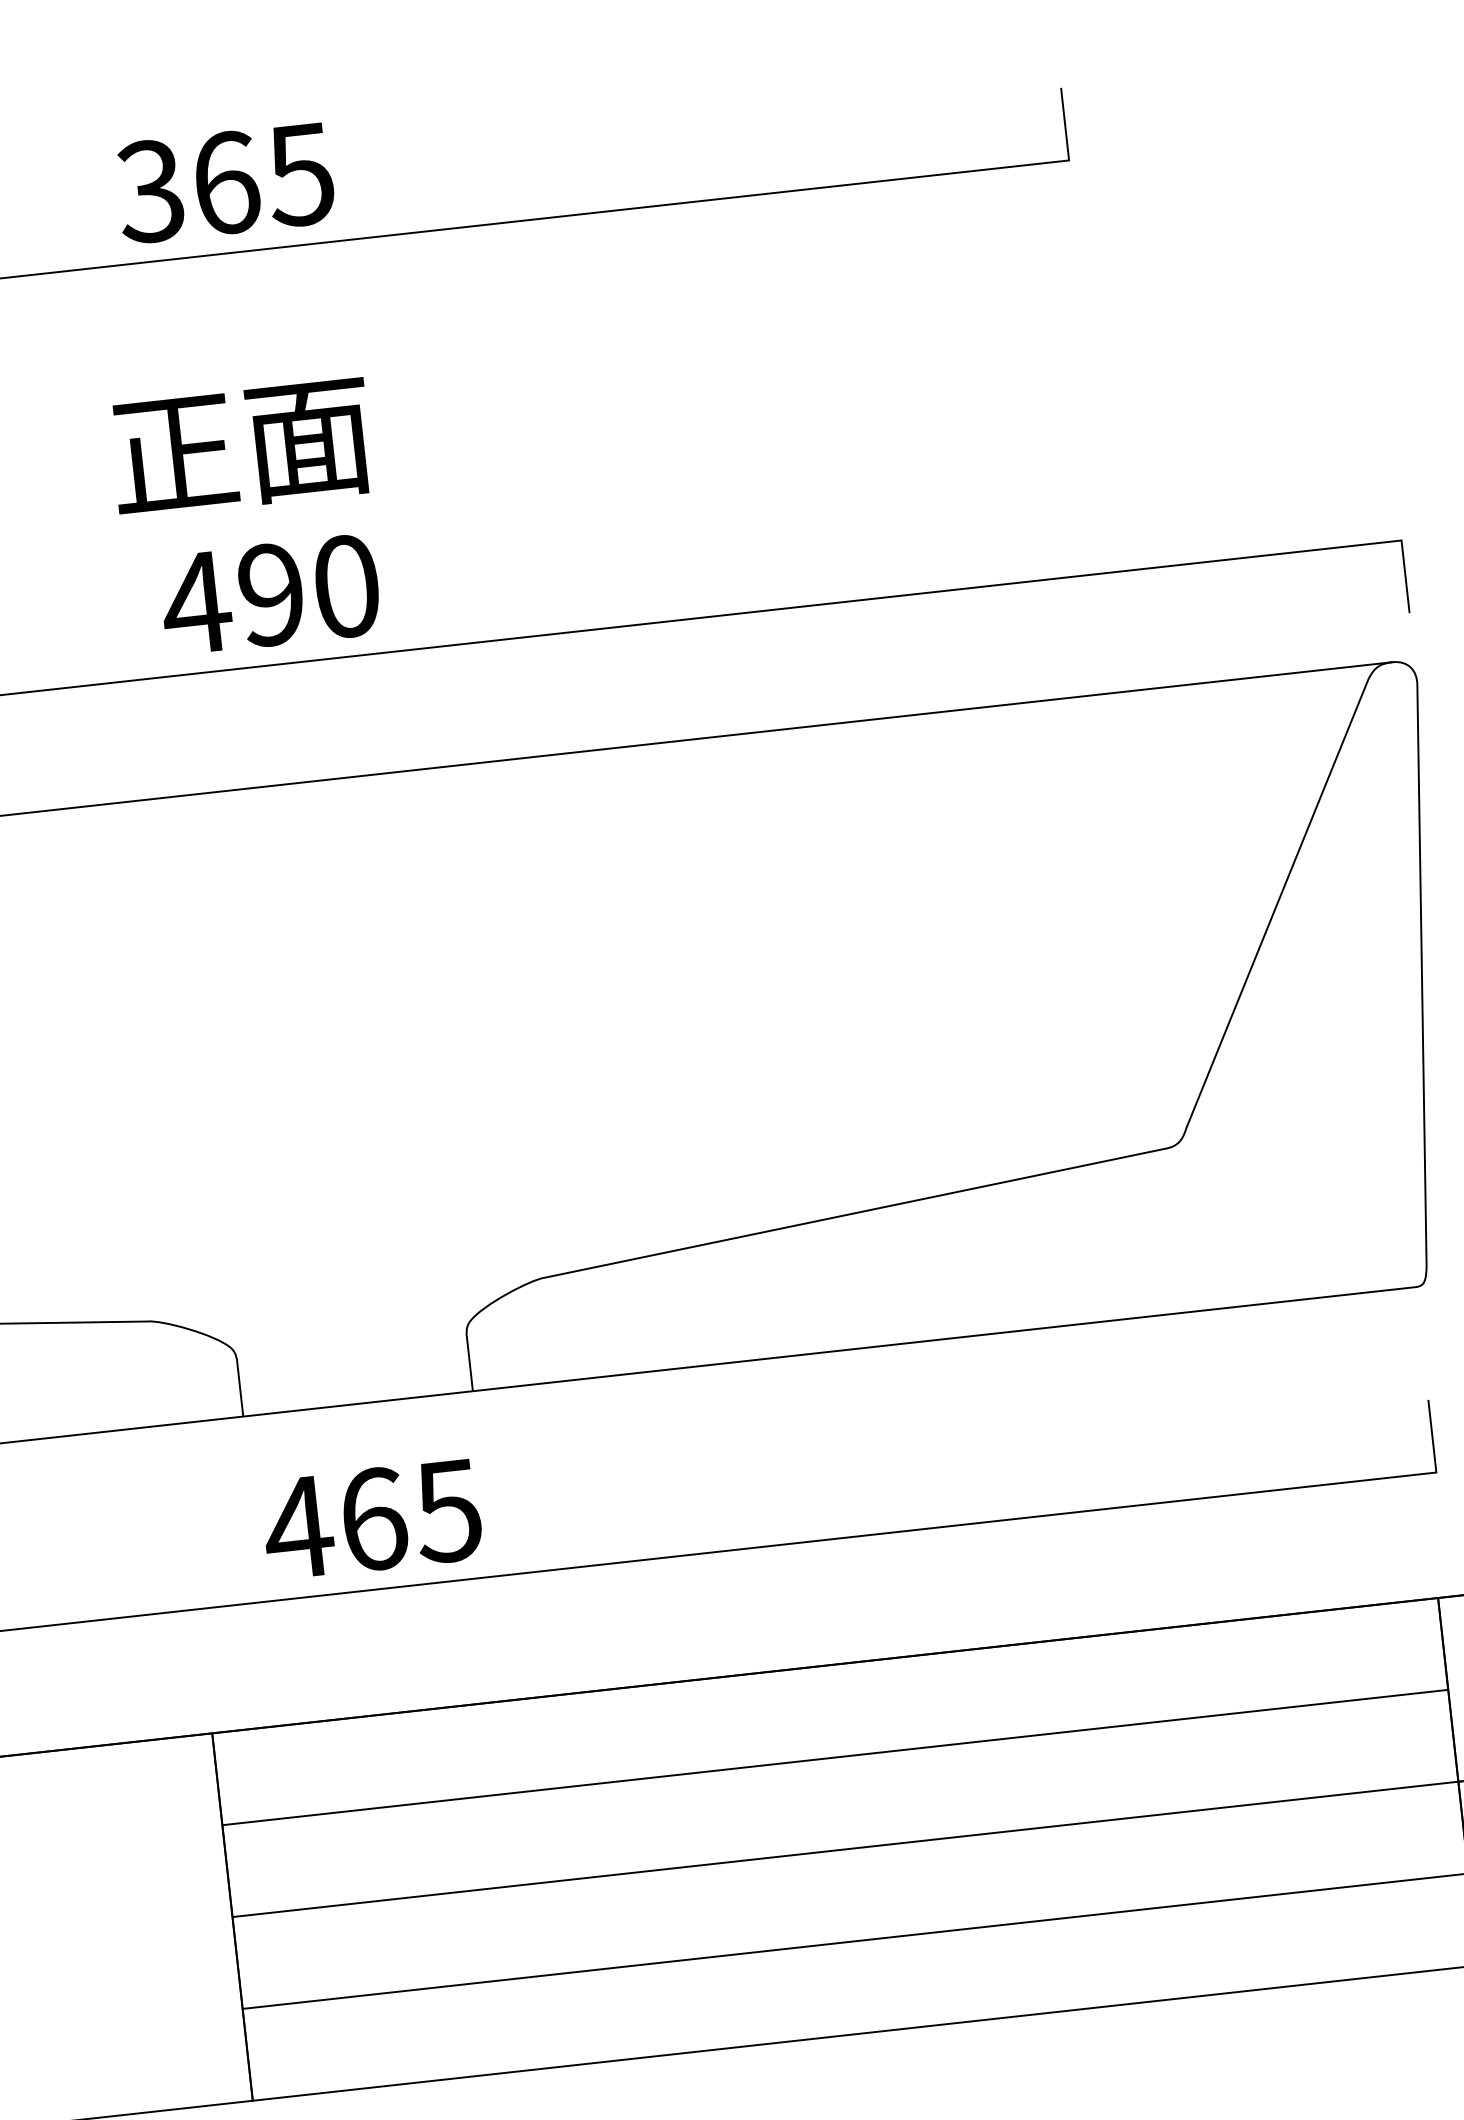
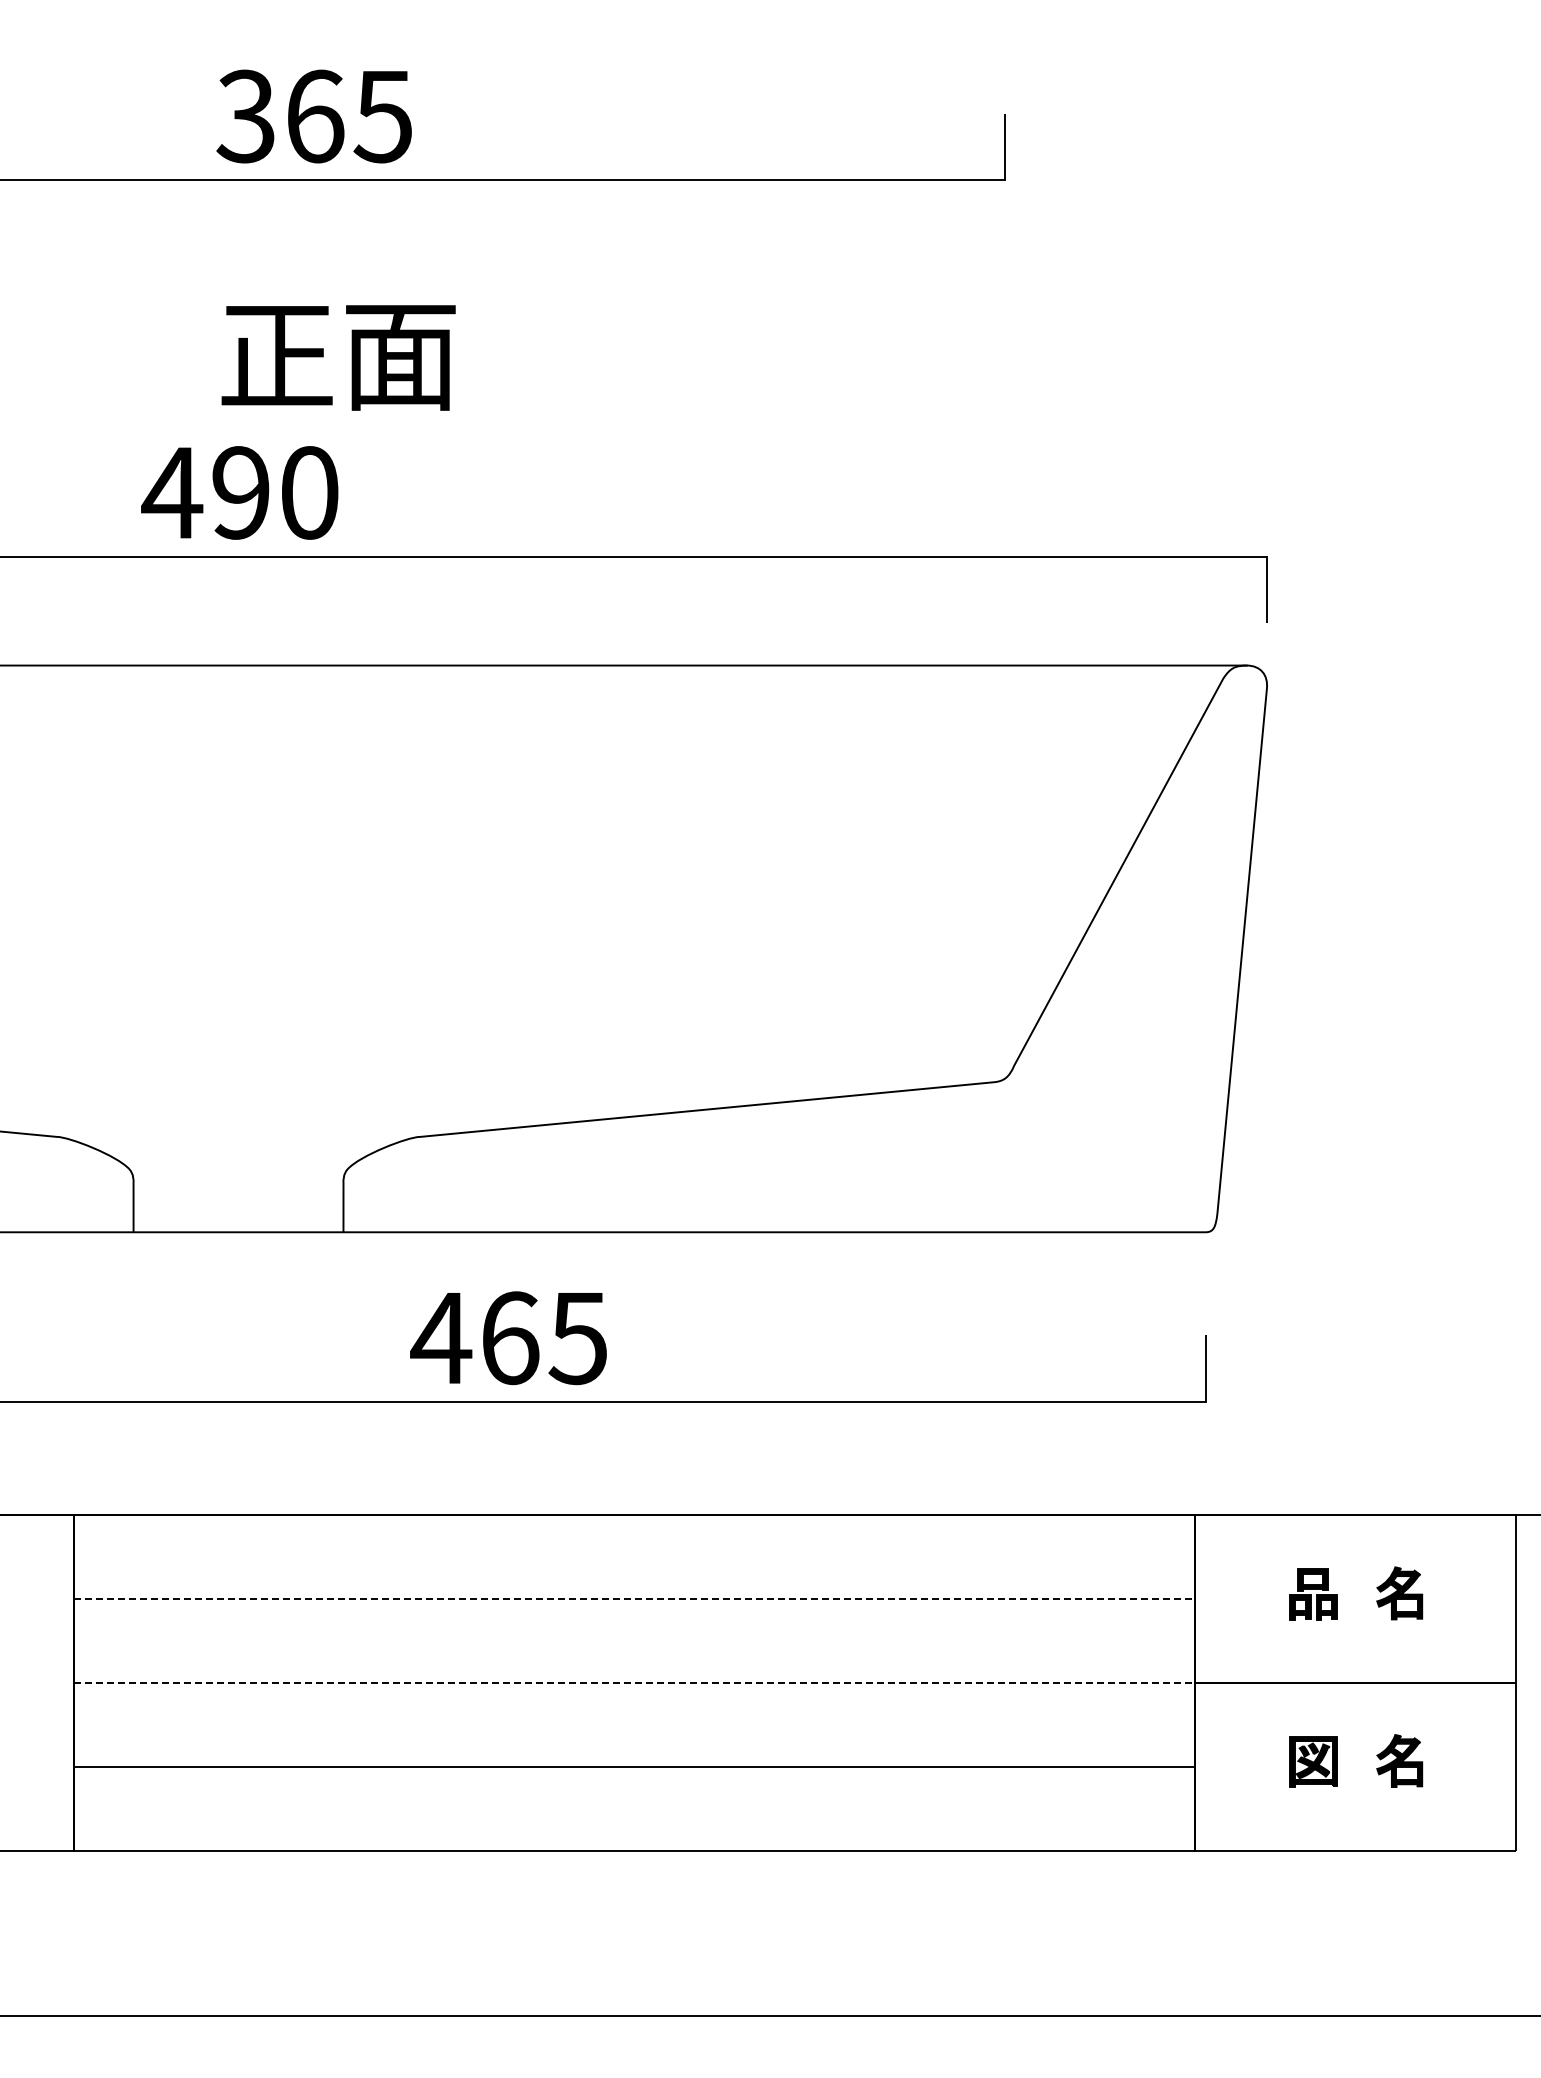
text: (224, 183) -> (313, 116), moved
text: (241, 448) -> (338, 357), moved
text: (371, 1519) -> (508, 1338), moved
line: (835, 1757) -> (634, 1599), solid -> dashed
line: (845, 1849) -> (634, 1683), solid -> dashed

